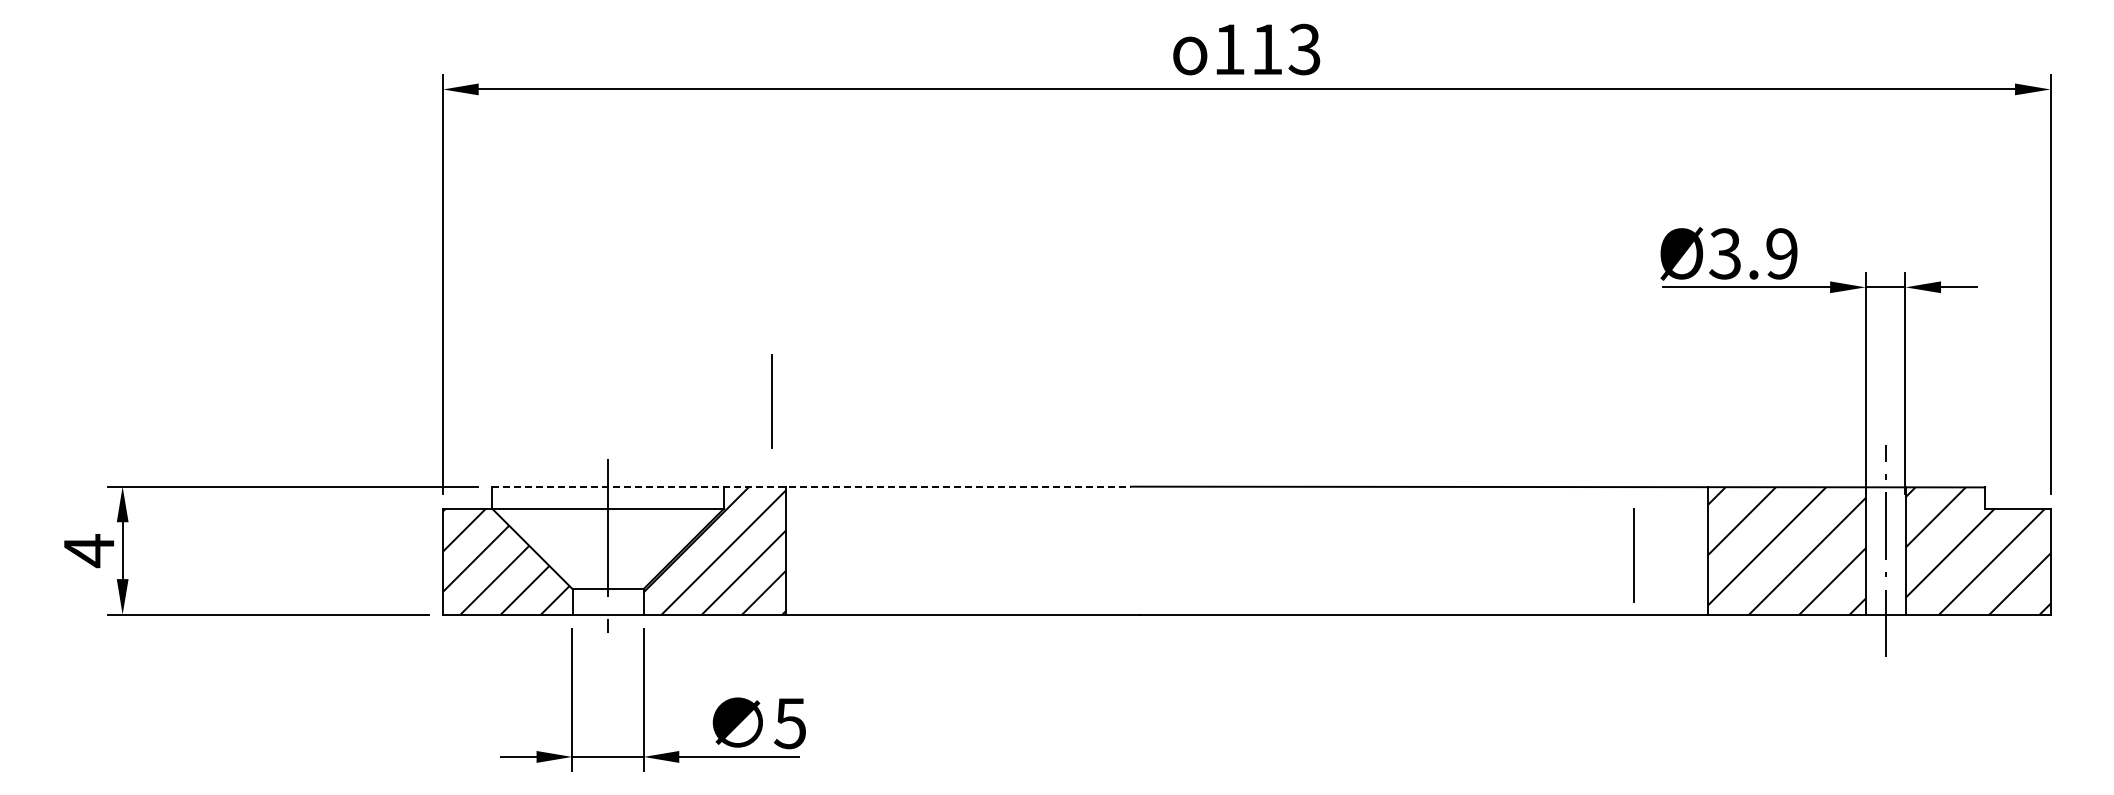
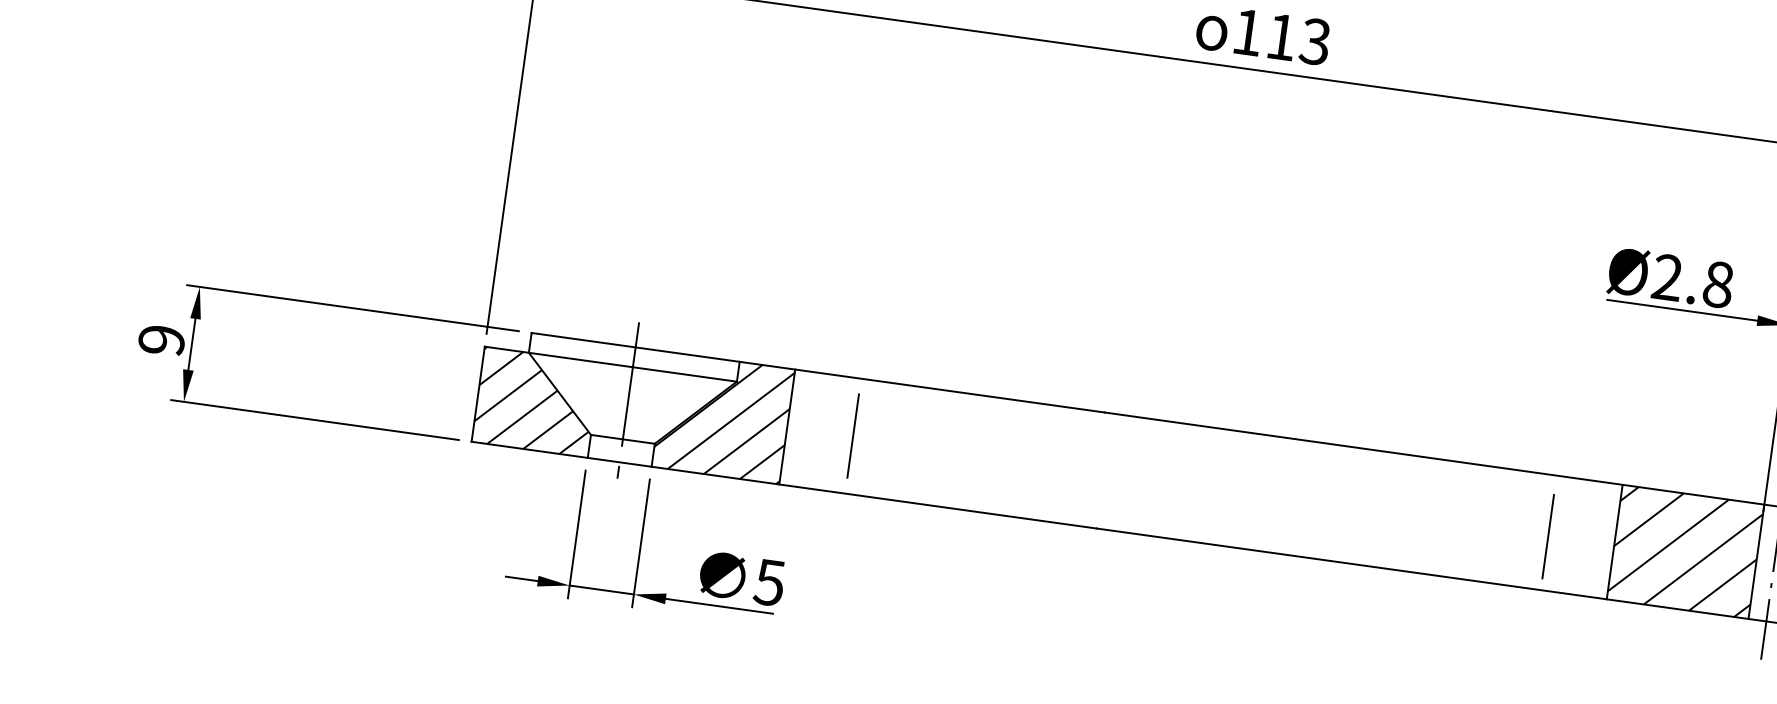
text: (1753, 253) -> (1692, 280), Ø3.9 -> Ø2.8
line: (771, 401) -> (852, 435), moved
line: (812, 486) -> (819, 372), dashed -> solid
text: (88, 551) -> (161, 340), 4 -> 9

